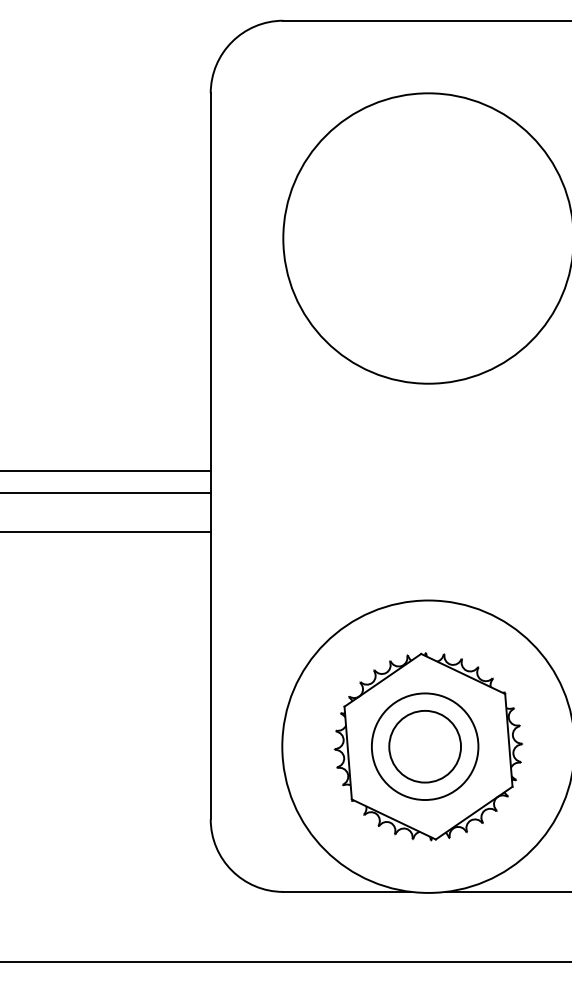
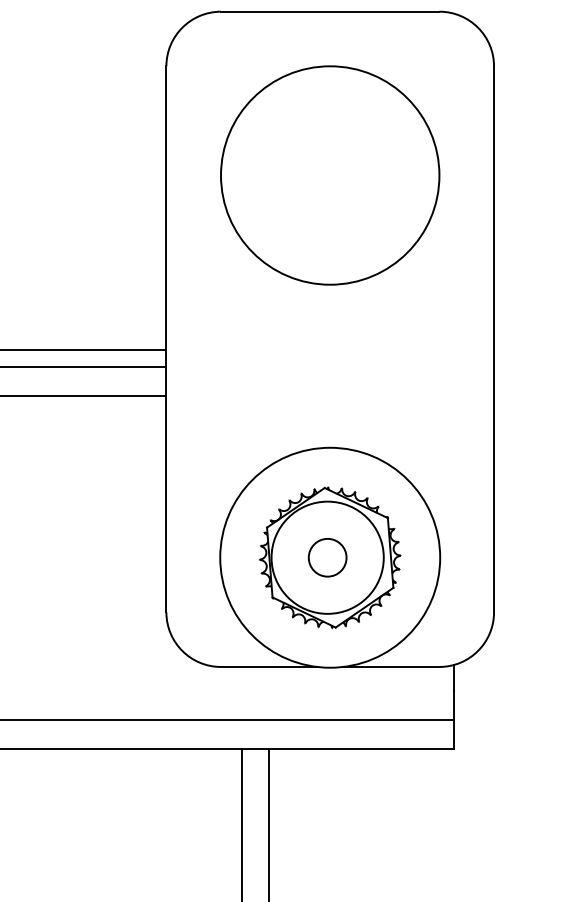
circle: (424, 746) -> (327, 557), size x0.7
circle: (424, 746) -> (327, 557), size x1.4

